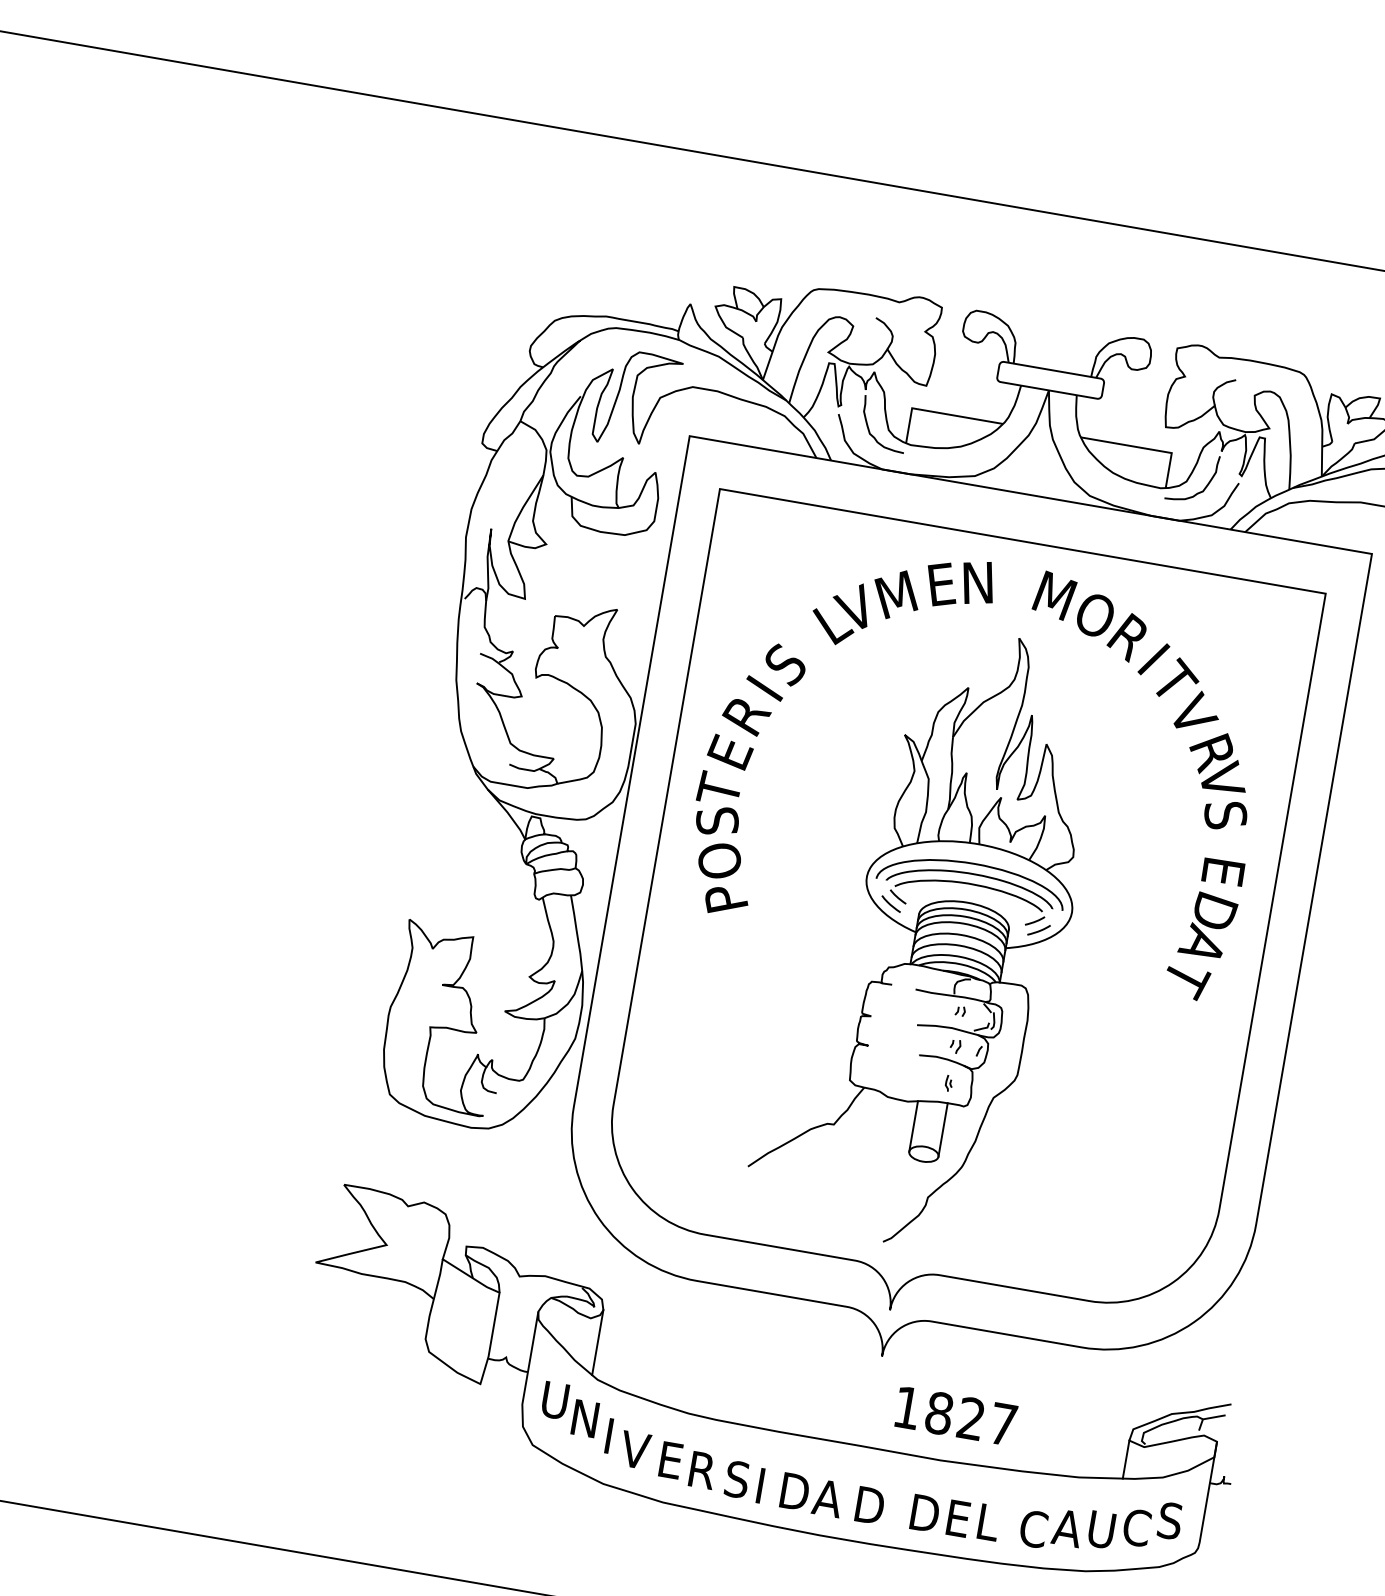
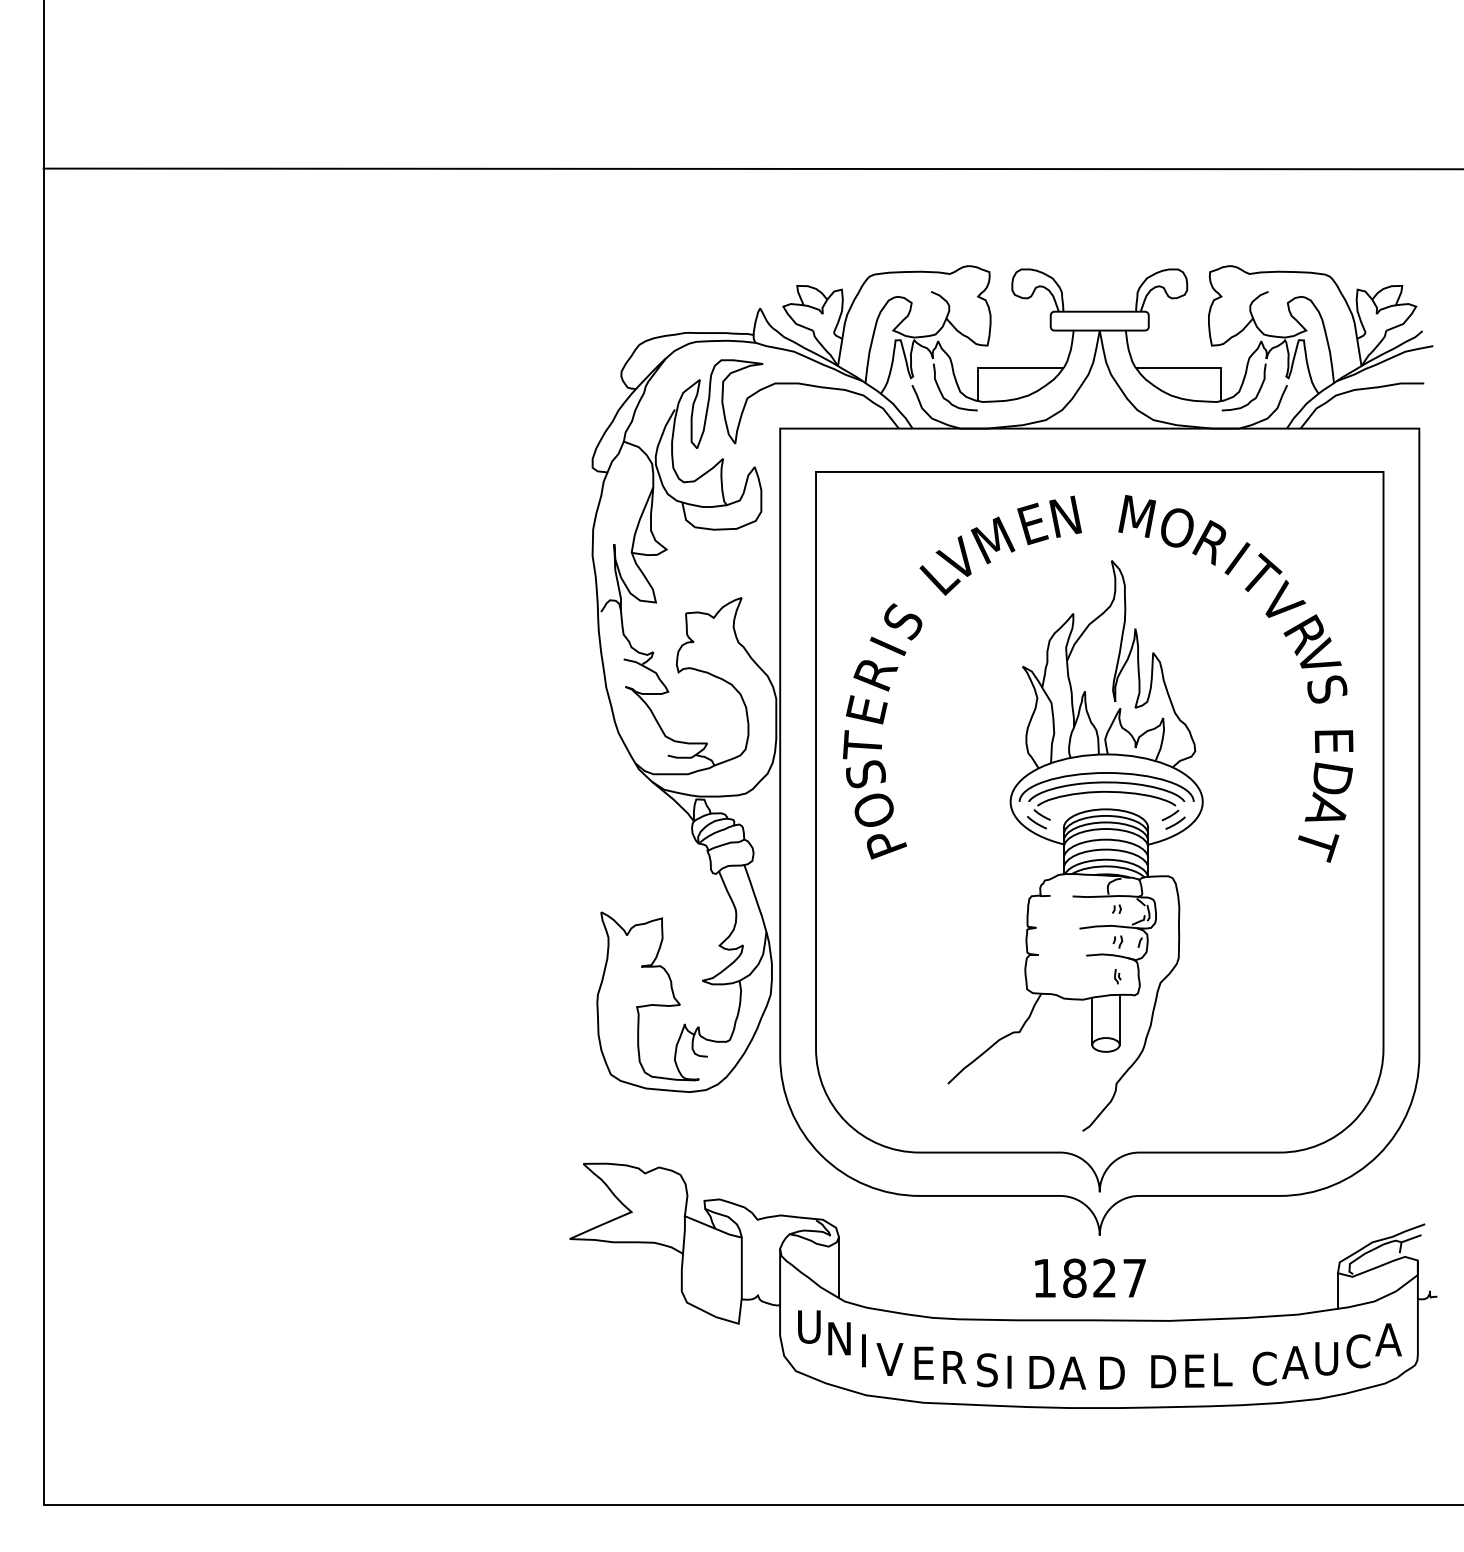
text: (956, 1415) -> (1090, 1277), moved
text: (1171, 1520) -> (1388, 1339), S -> A

